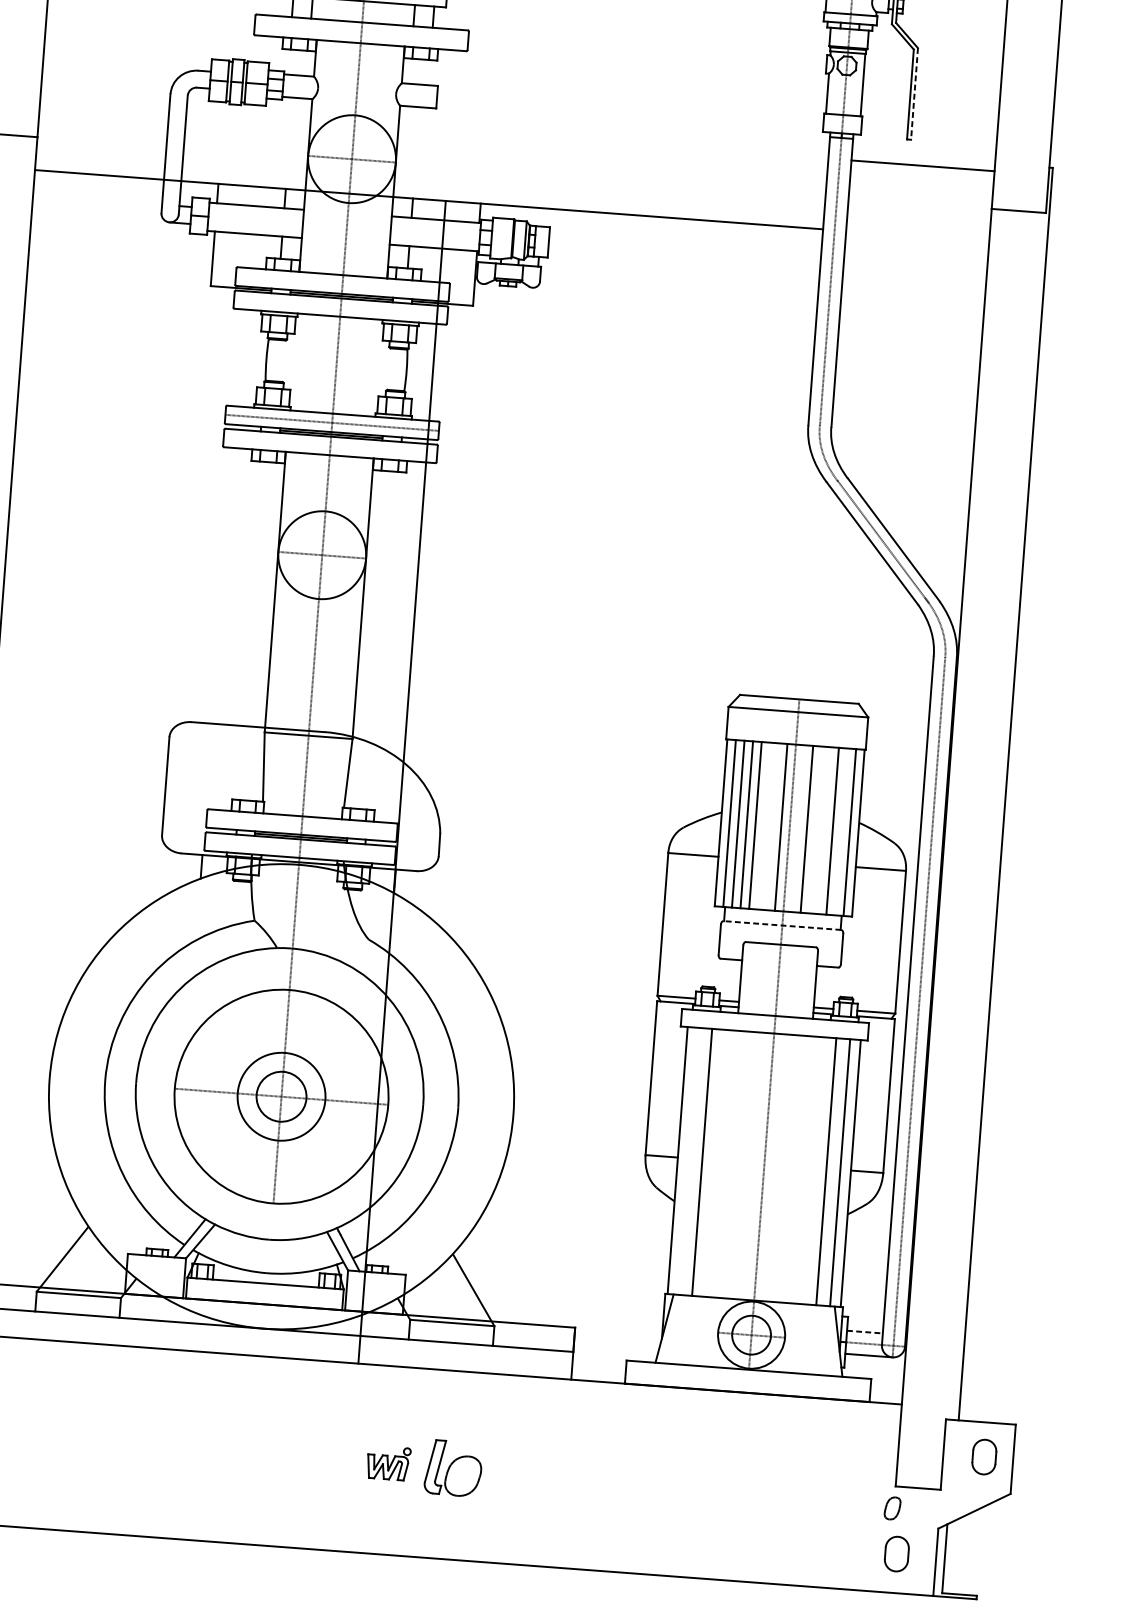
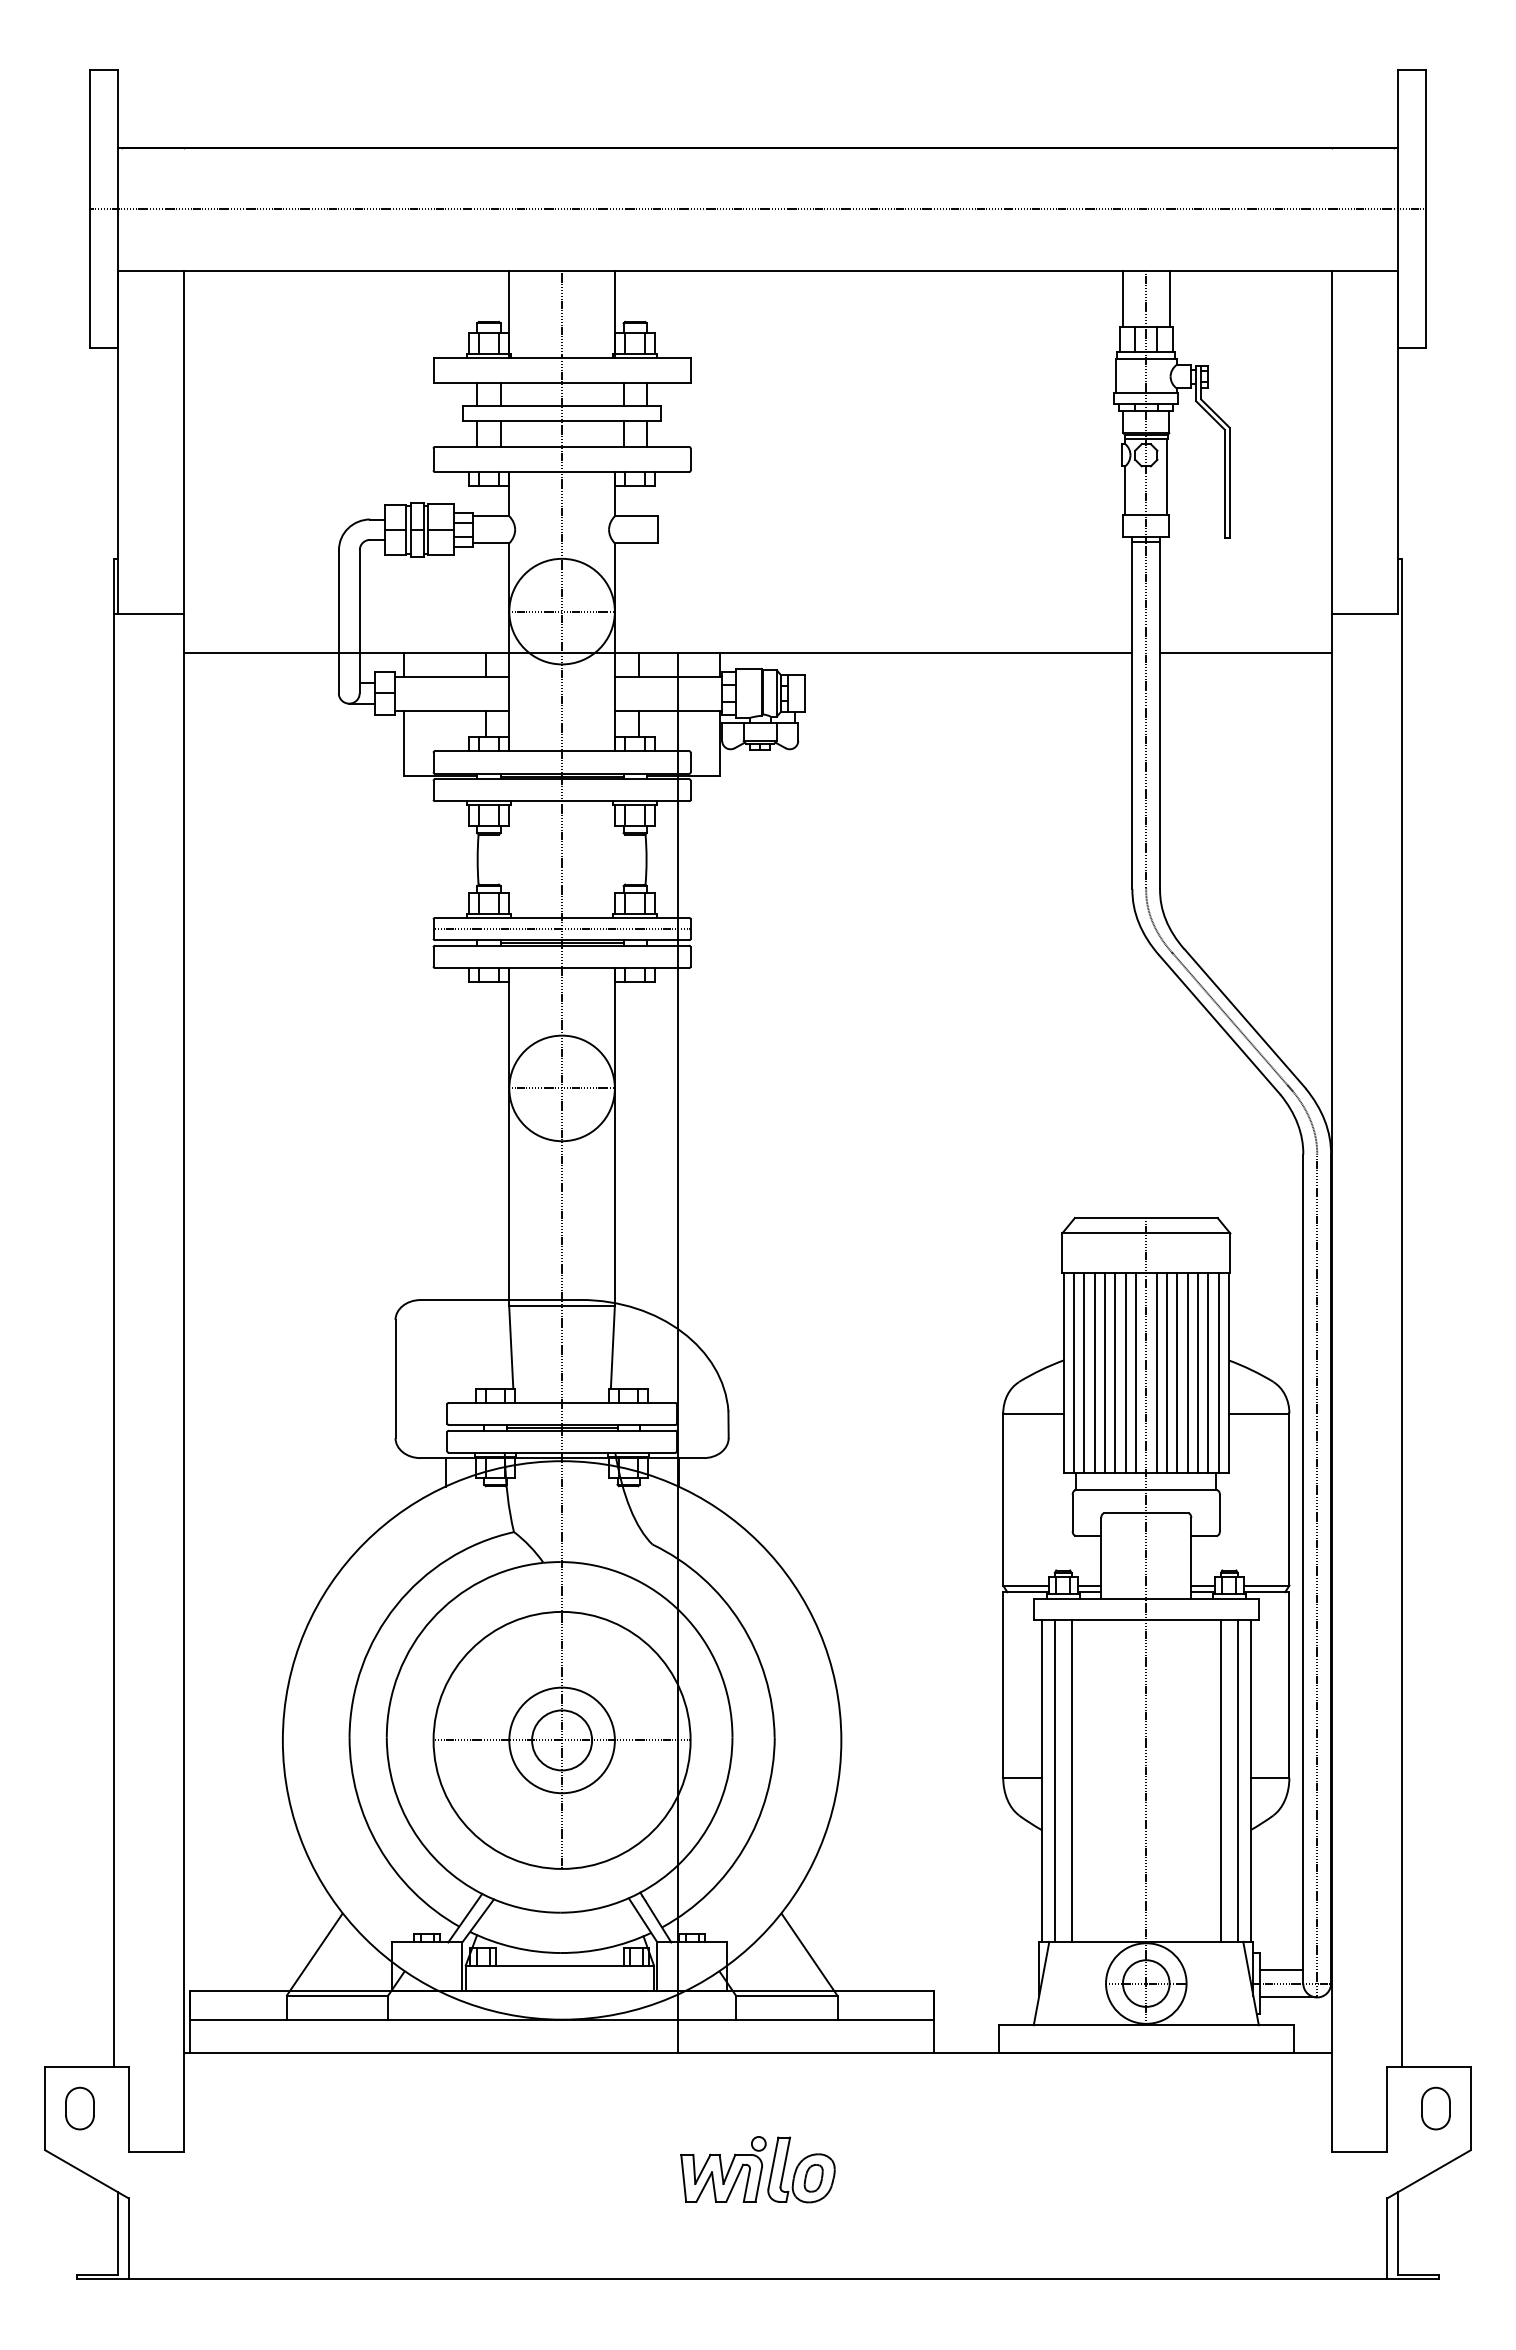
line: (914, 94) -> (1229, 483), dashed -> solid
line: (923, 166) -> (1246, 653), moved
line: (764, 825) -> (1115, 1372), added
line: (772, 826) -> (1125, 1372), added
line: (798, 828) -> (1156, 1372), added
line: (815, 829) -> (1177, 1372), added
line: (823, 830) -> (1187, 1372), added
line: (841, 831) -> (1208, 1372), added
line: (782, 925) -> (1146, 1490), dashed -> solid
line: (688, 1160) -> (1054, 1780), added
line: (864, 1331) -> (1281, 1969), dashed -> solid
part: (388, 1463) -> (723, 2169), size x1.67
part: (892, 1508) -> (813, 2178), moved
part: (896, 1553) -> (1339, 2232), removed

